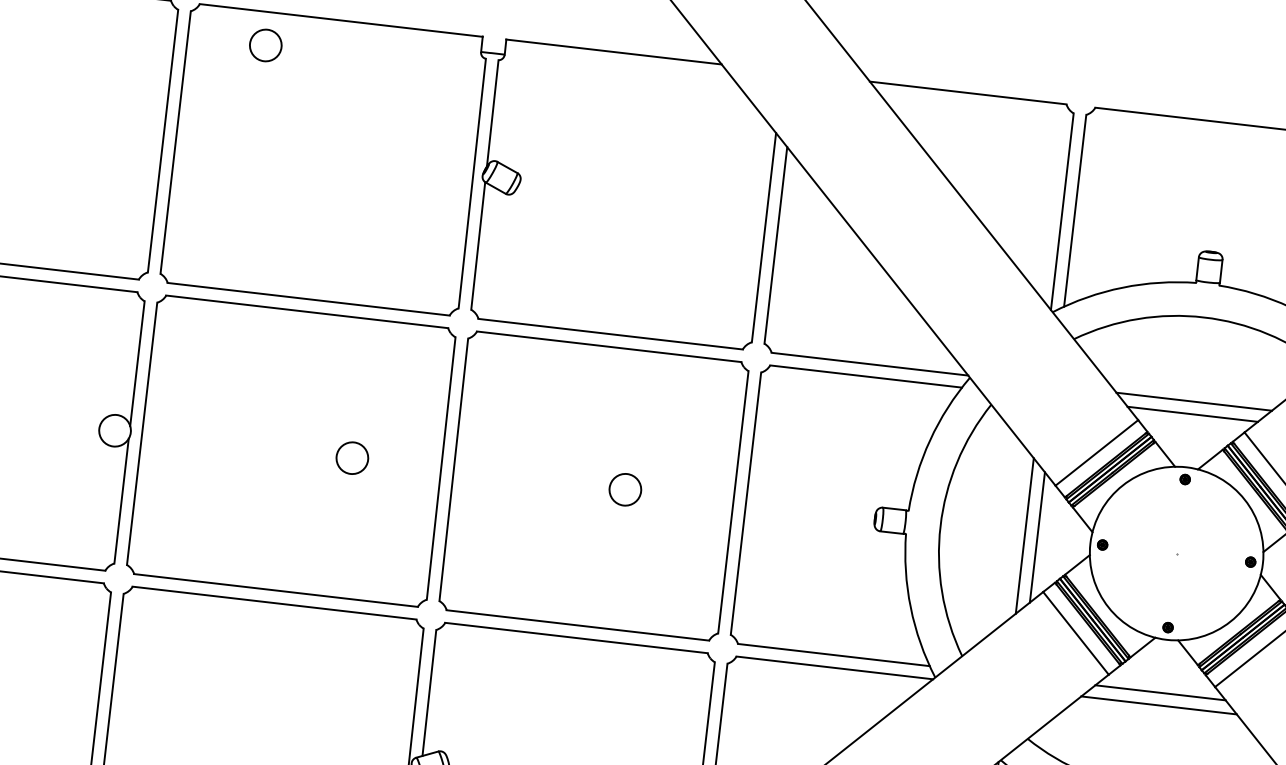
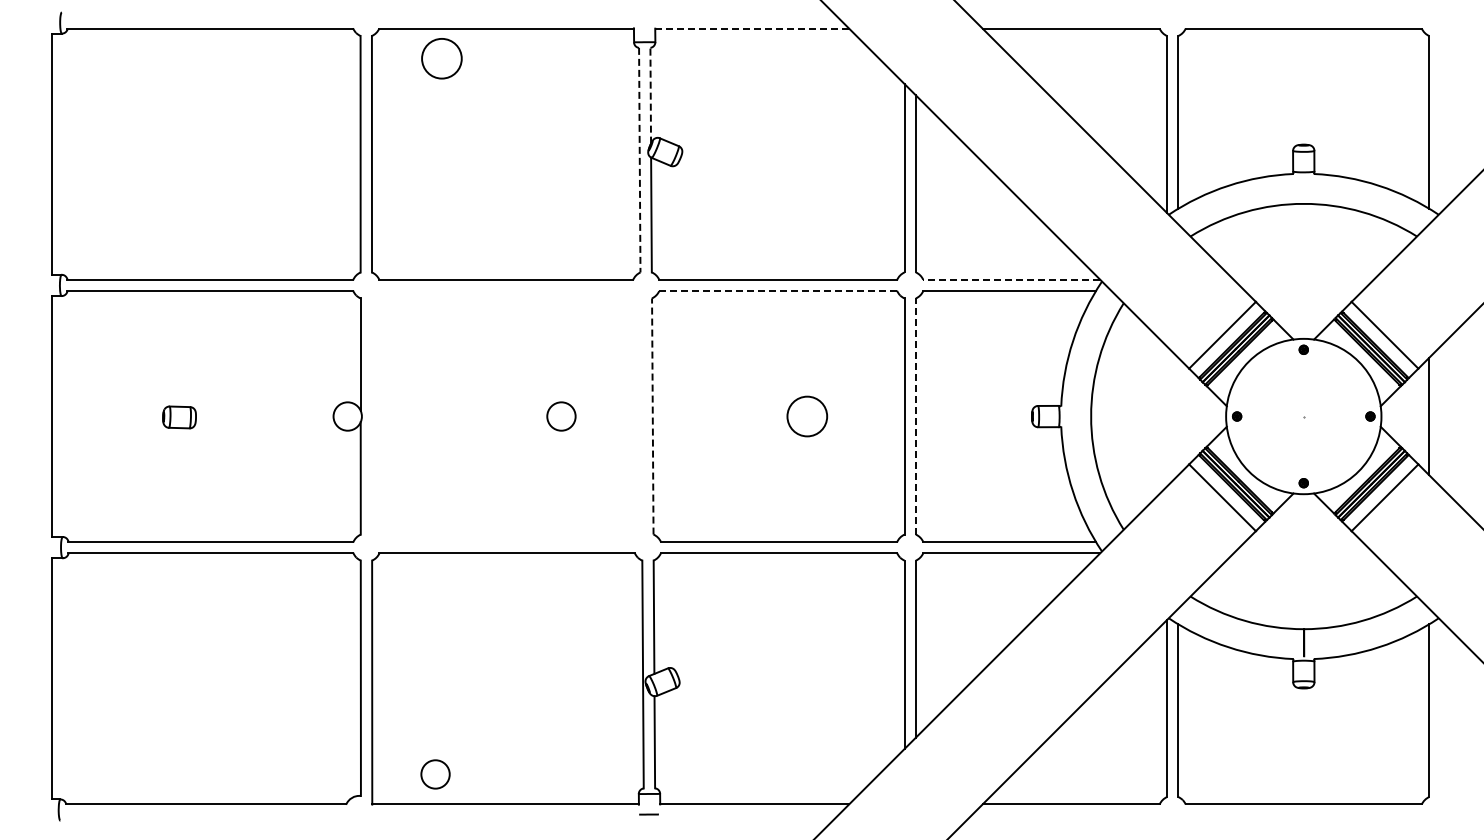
circle: (266, 45) -> (442, 58), size x1.4
line: (614, 51) -> (752, 28), solid -> dashed
line: (492, 113) -> (650, 95), solid -> dashed
line: (471, 183) -> (639, 160), solid -> dashed
line: (609, 347) -> (778, 291), solid -> dashed
line: (869, 363) -> (1011, 279), solid -> dashed
line: (1193, 401) -> (1303, 279), removed
line: (1192, 414) -> (1303, 291), removed
part: (292, 451) -> (507, 416), removed
line: (453, 469) -> (652, 416), solid -> dashed
circle: (625, 489) -> (807, 416), size x1.4
line: (745, 503) -> (915, 416), solid -> dashed
line: (1025, 536) -> (1167, 416), removed
line: (1037, 537) -> (1178, 416), removed
line: (1160, 692) -> (1303, 541), removed
line: (1158, 705) -> (1303, 553), removed

